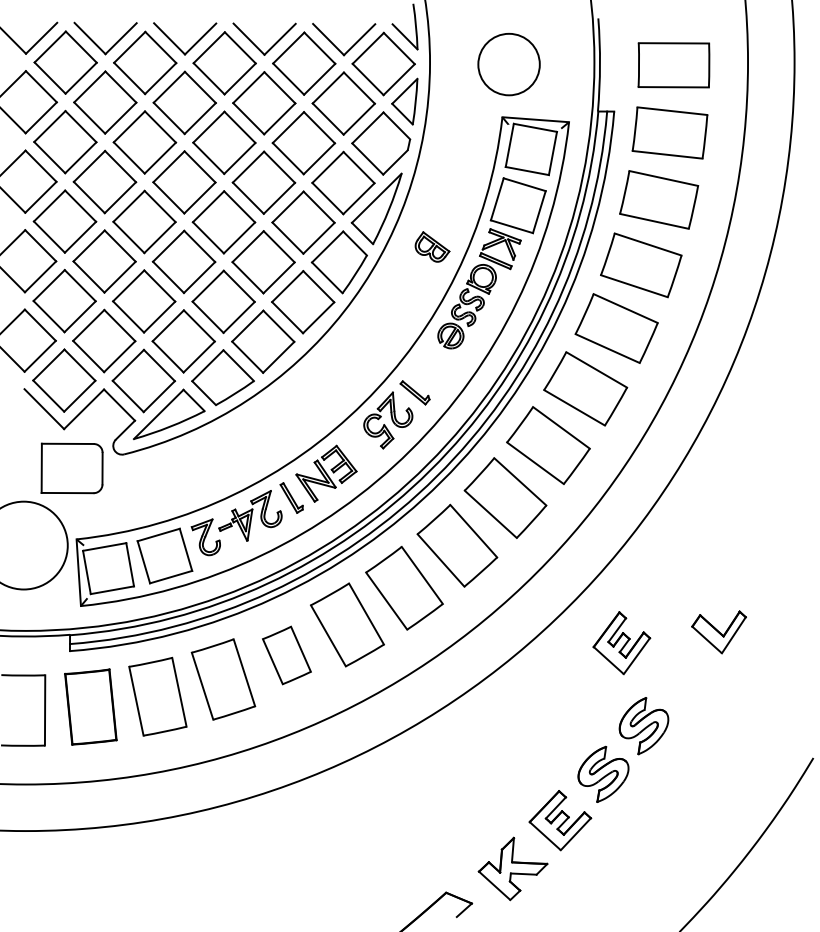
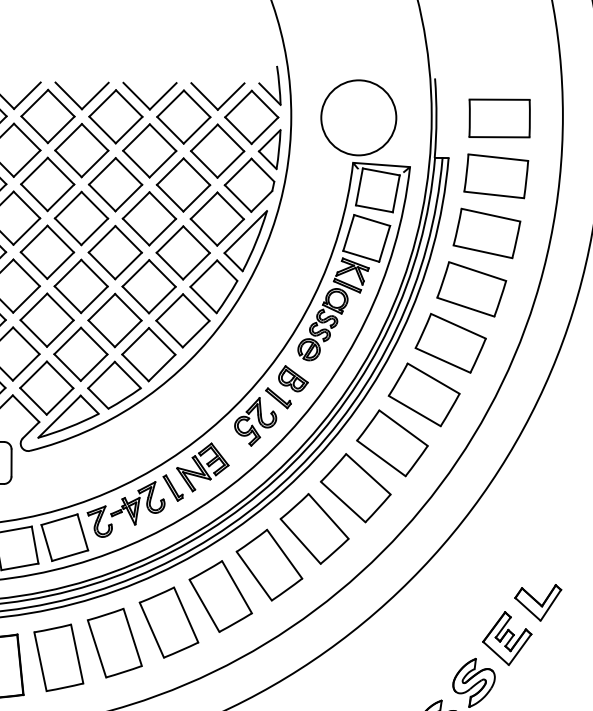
circle: (509, 64) -> (359, 117), size x1.43
part: (432, 246) -> (293, 378), moved
part: (621, 643) -> (506, 638), moved
part: (286, 655) -> (168, 622), size x1.43

